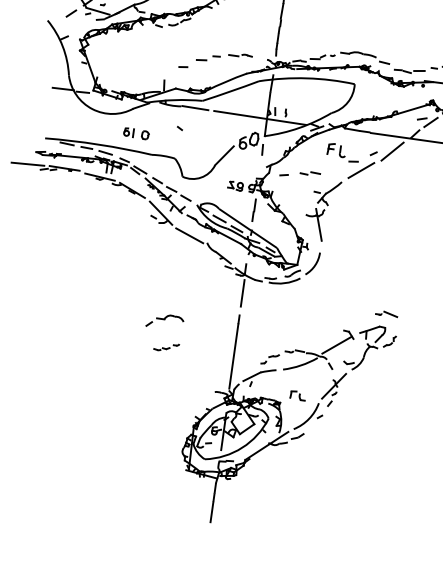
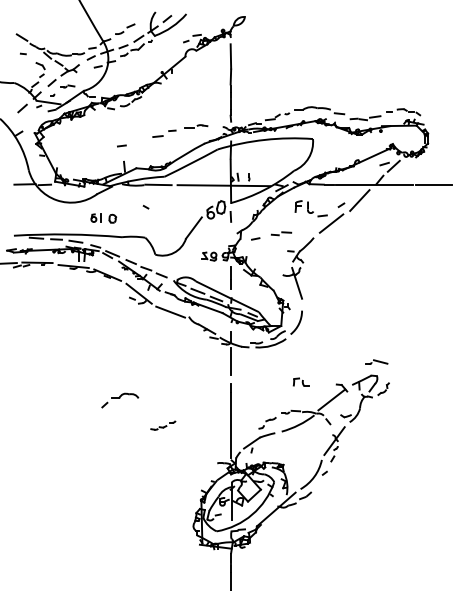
line: (183, 66) -> (121, 145), moved
part: (165, 321) -> (120, 400), moved
part: (297, 394) -> (300, 381), moved

